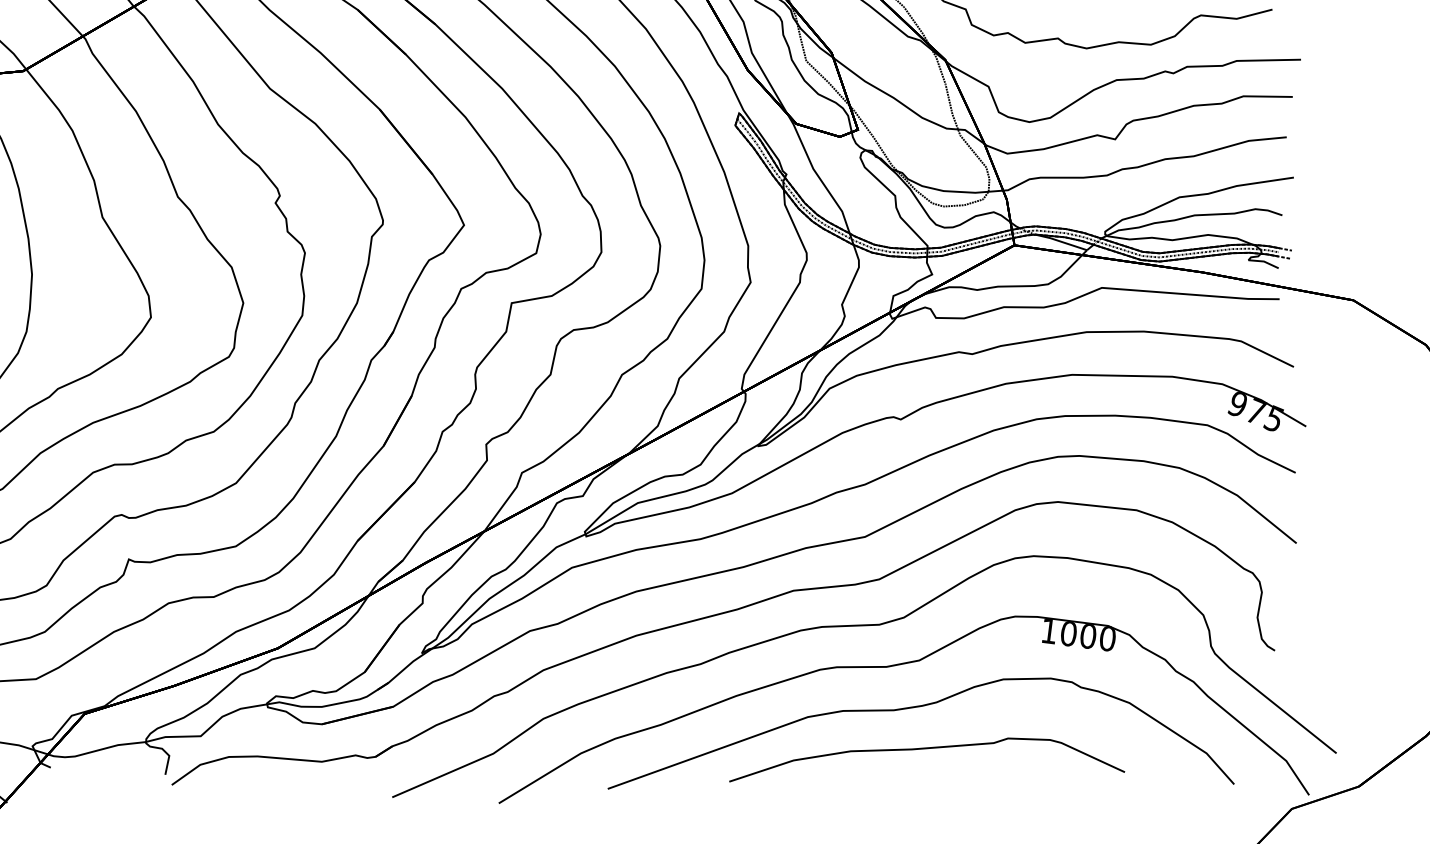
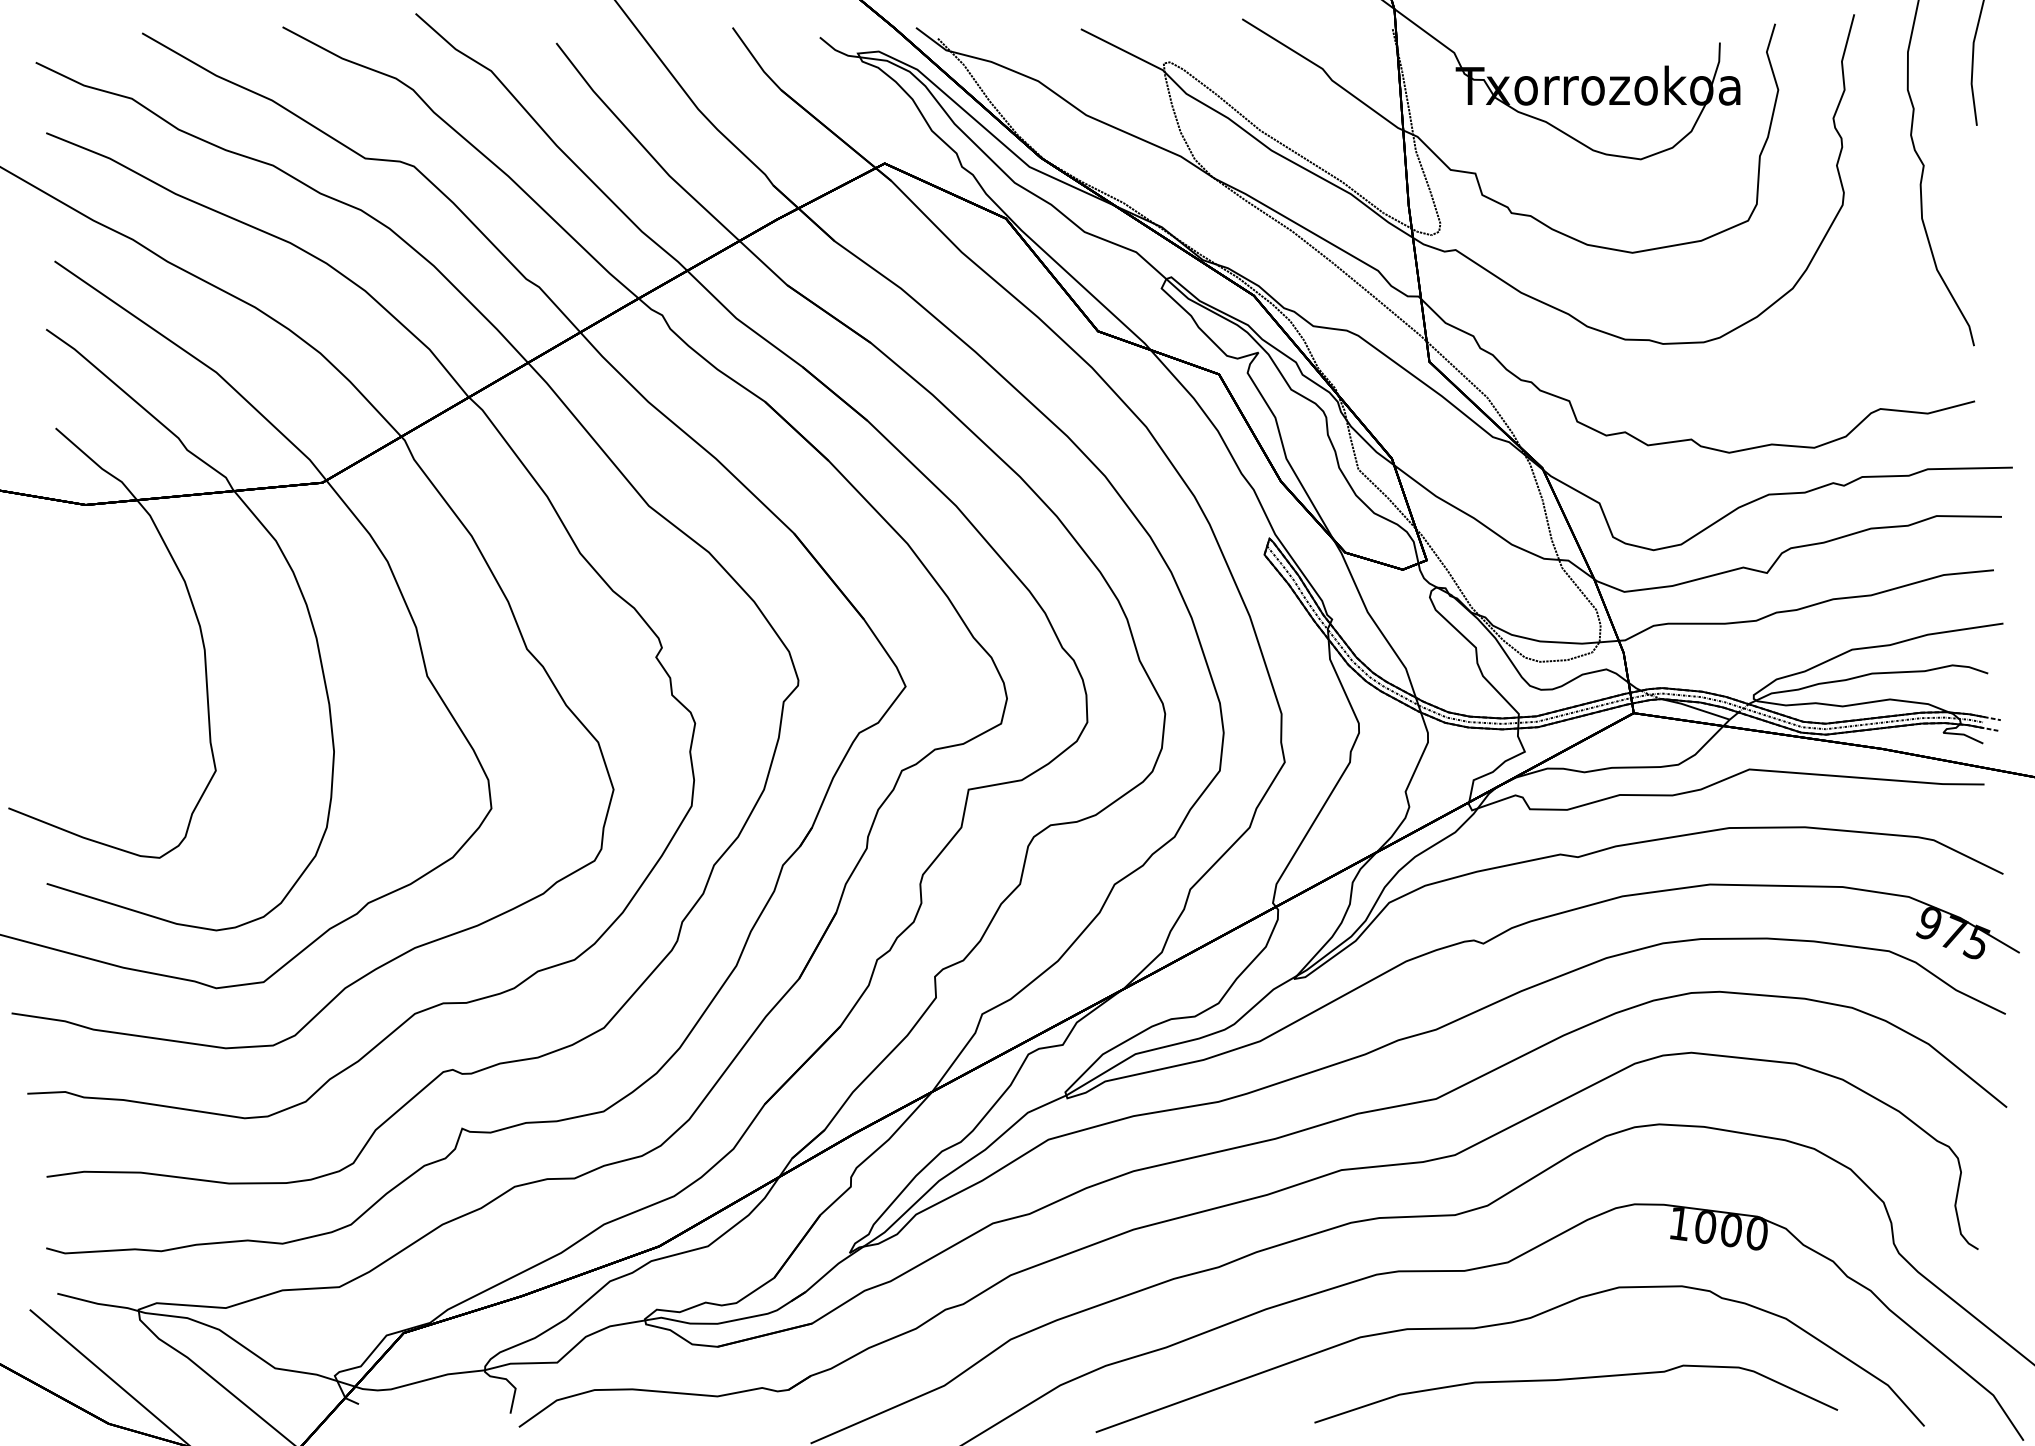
part: (927, 748) -> (1576, 1379), moved

